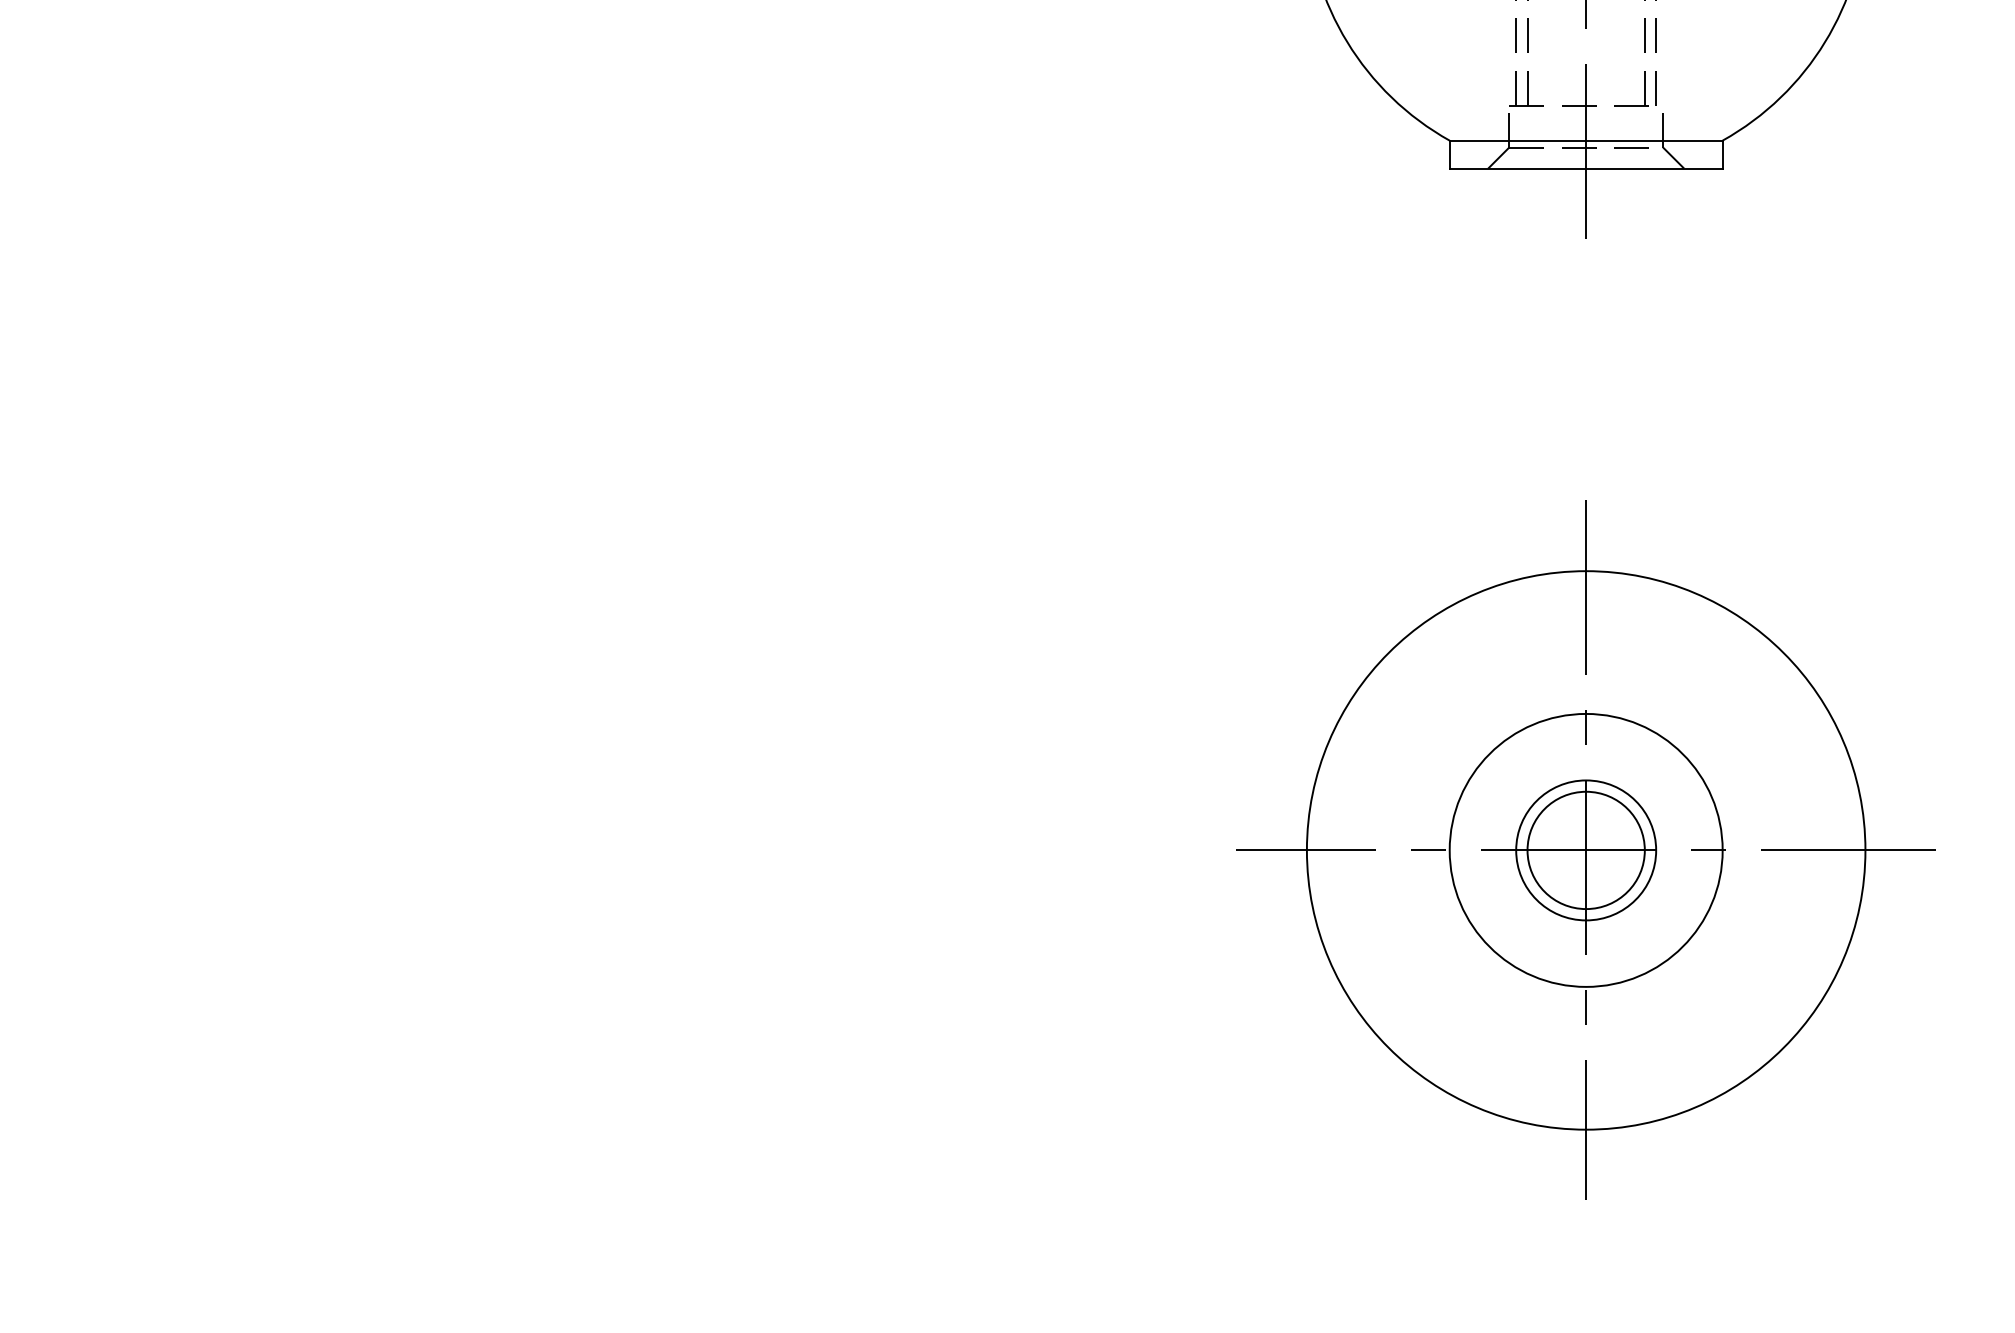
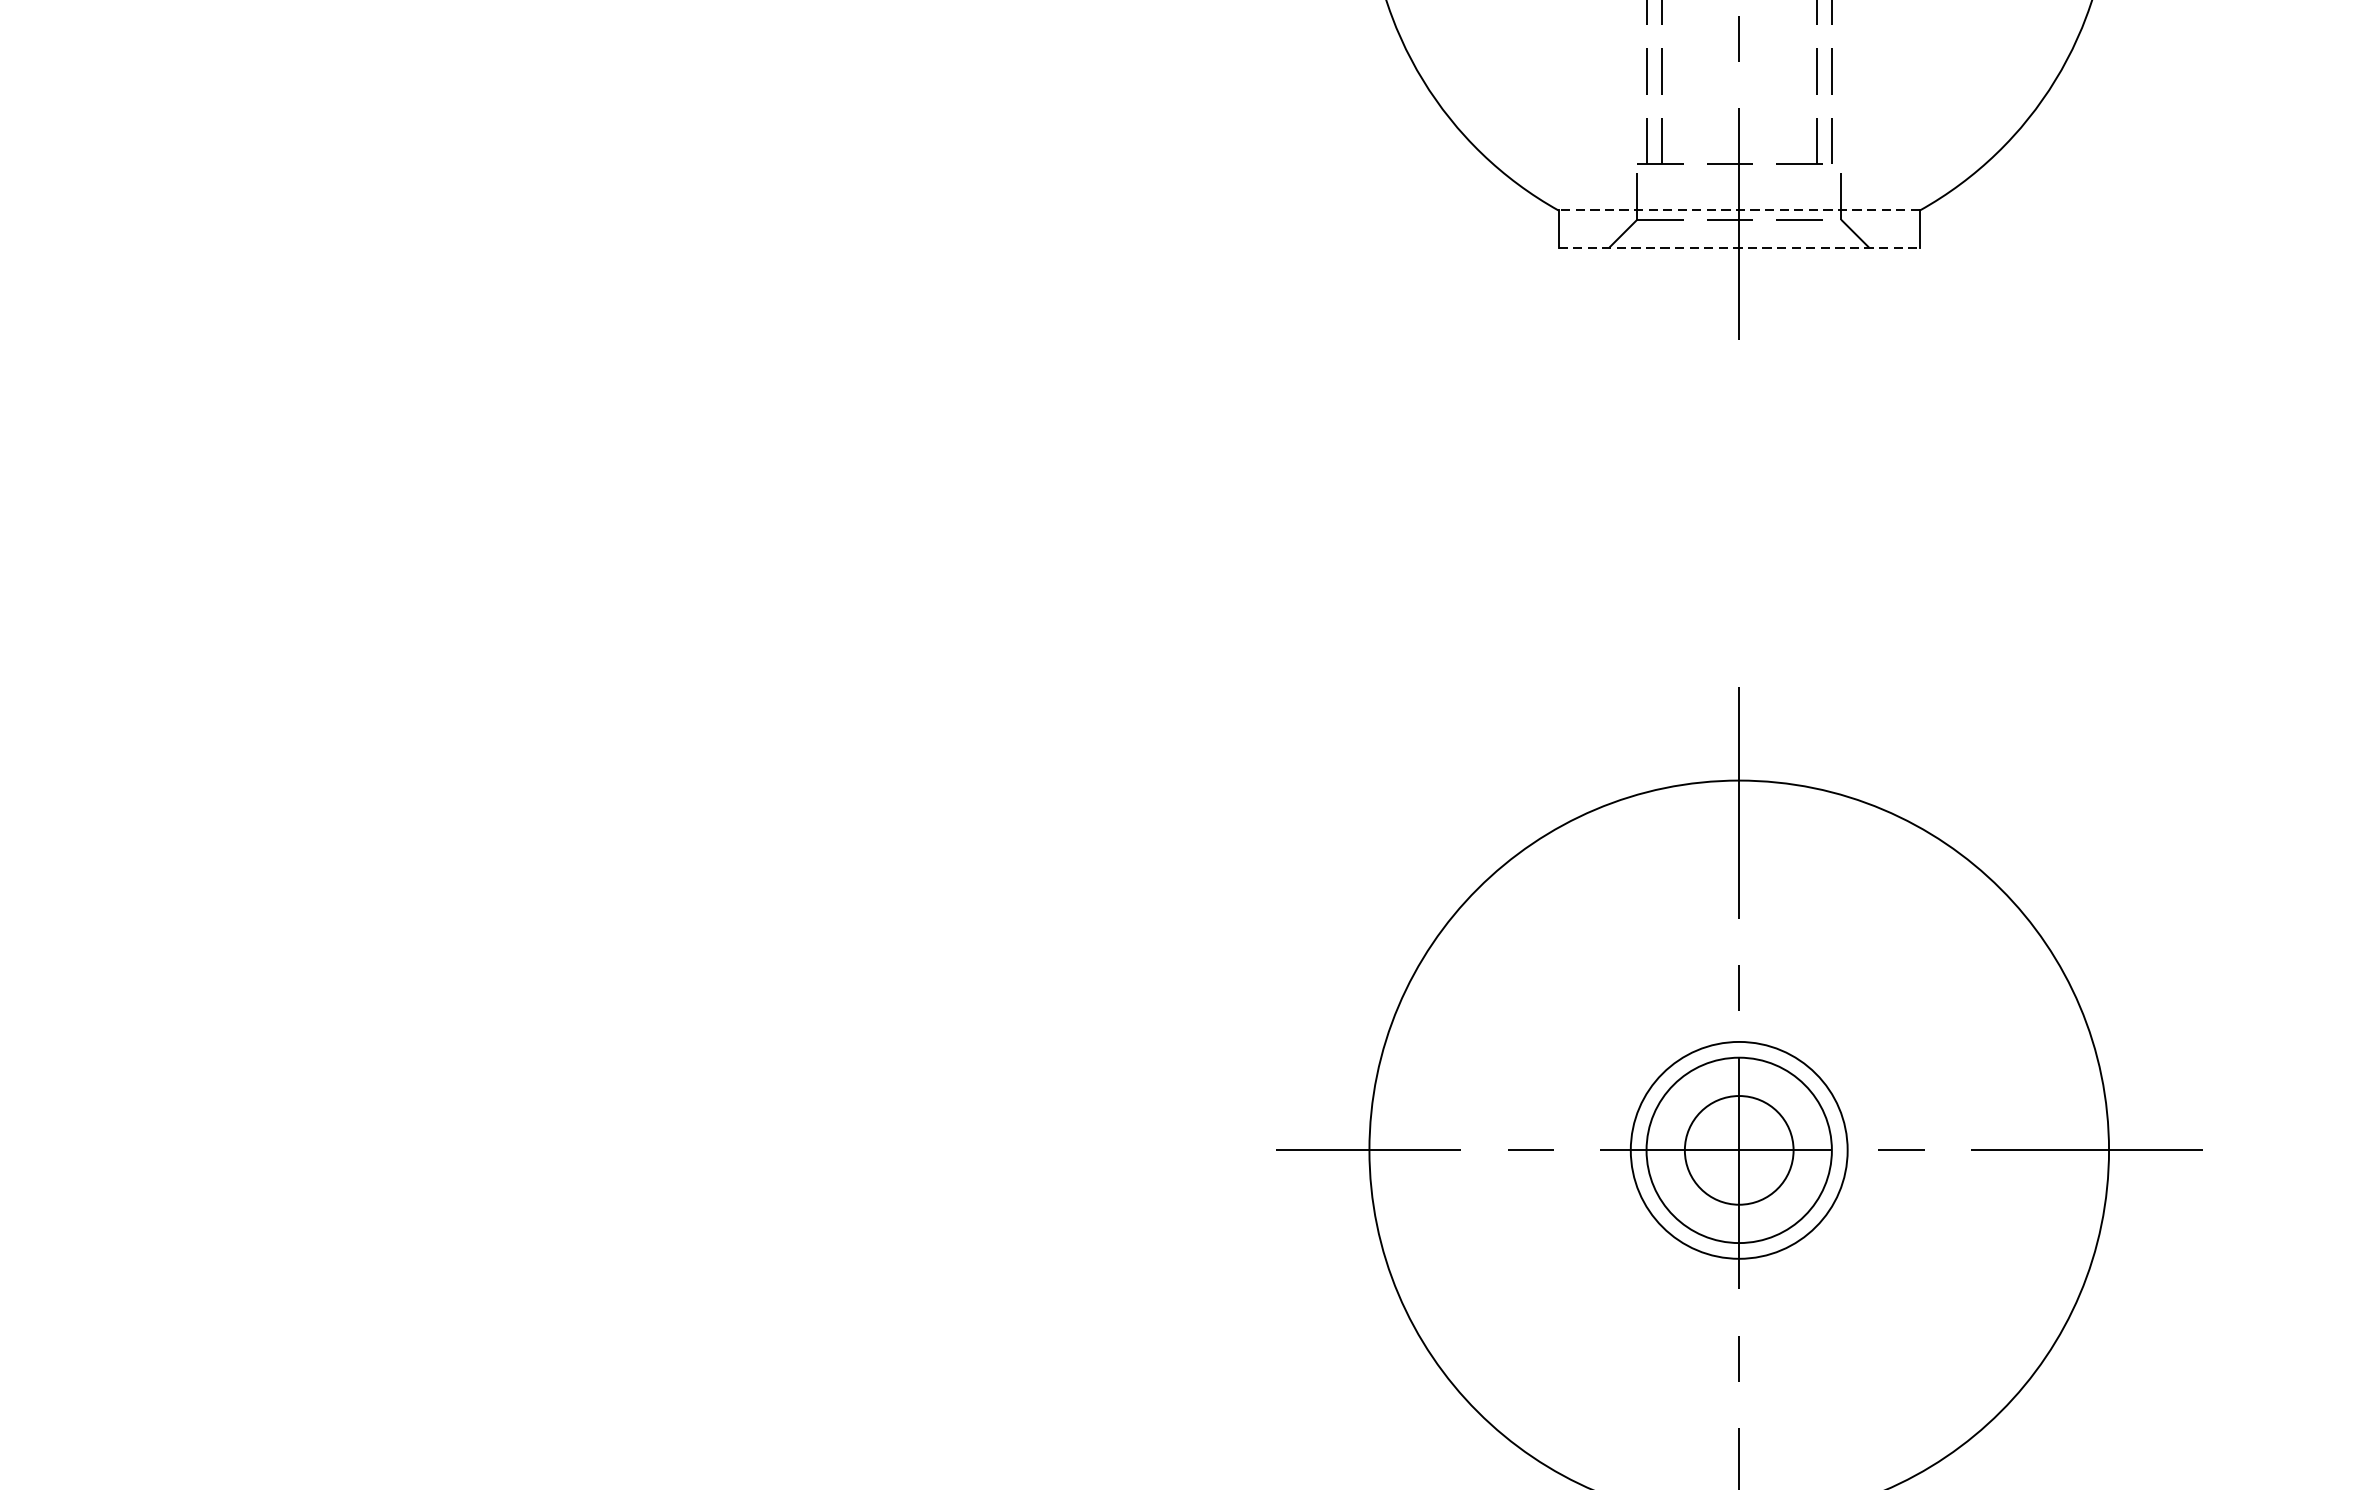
line: (1585, 140) -> (1738, 210), solid -> dashed
line: (1586, 168) -> (1739, 247), solid -> dashed
circle: (1585, 849) -> (1738, 1149), size x0.6
circle: (1585, 850) -> (1738, 1150), size x0.7

